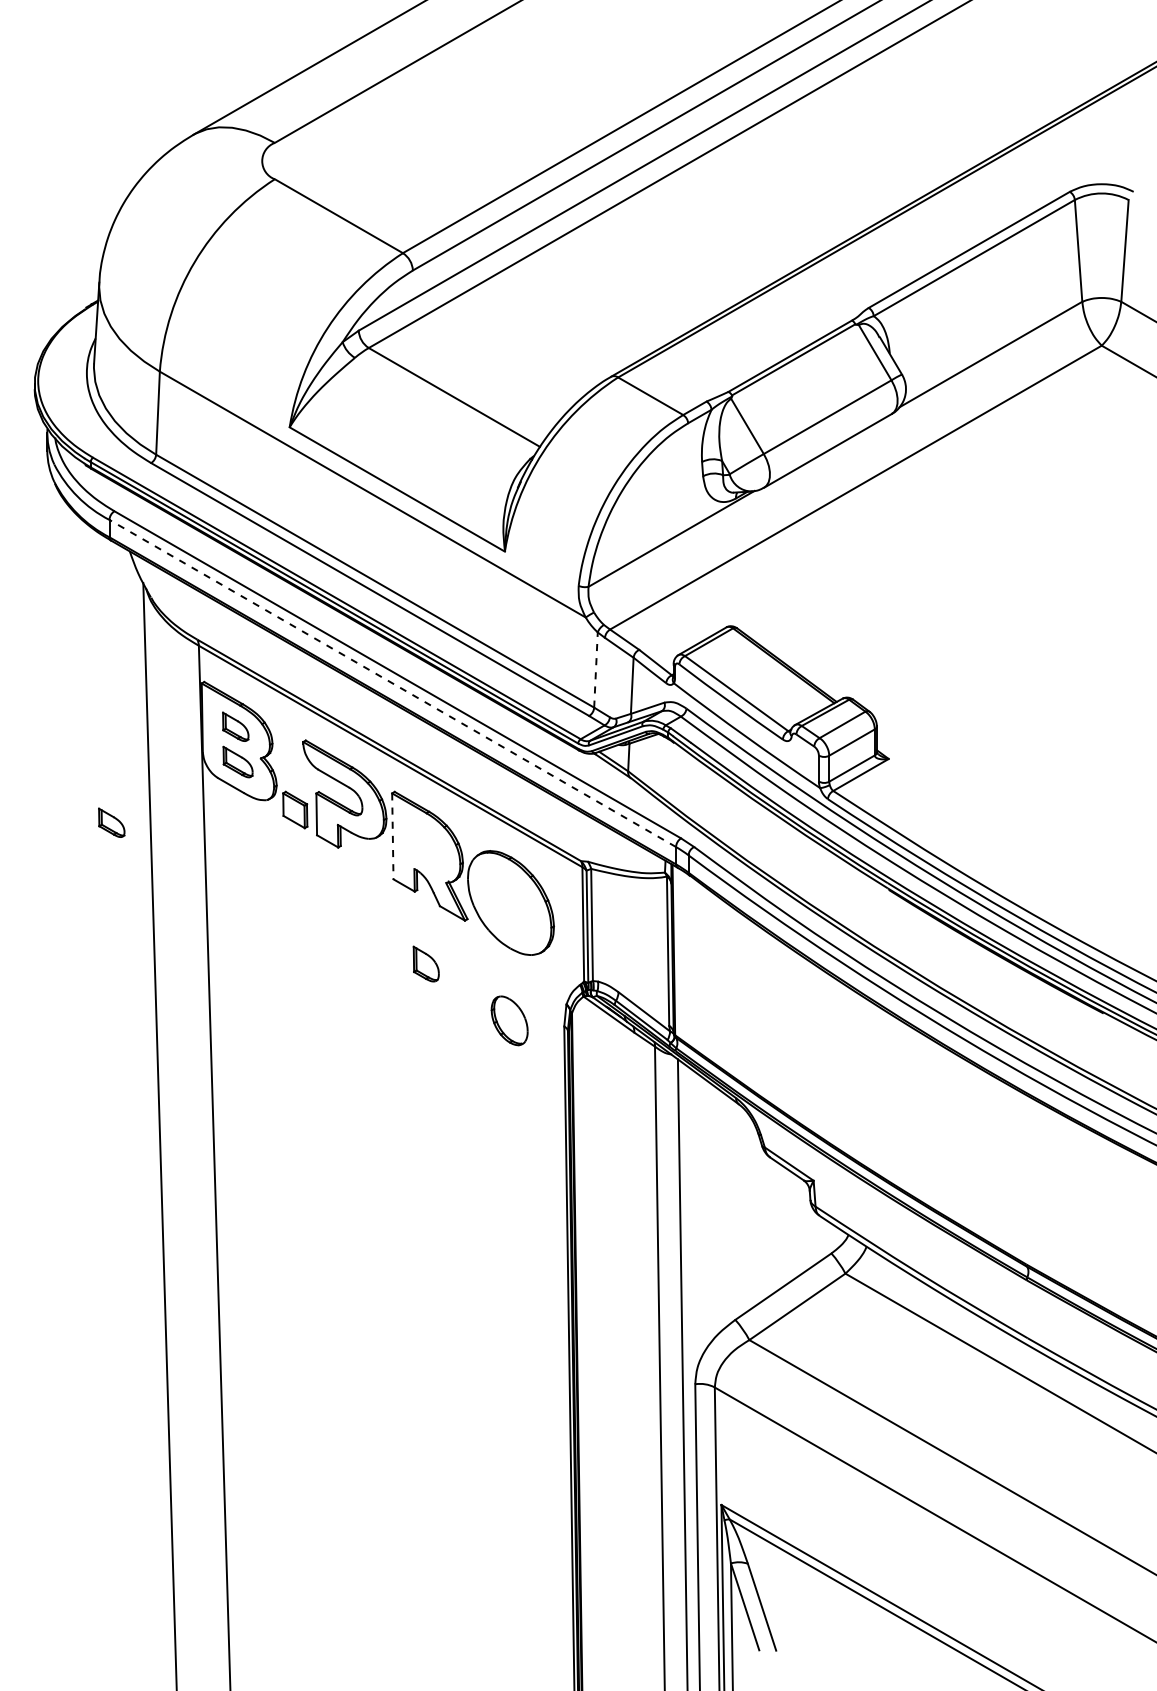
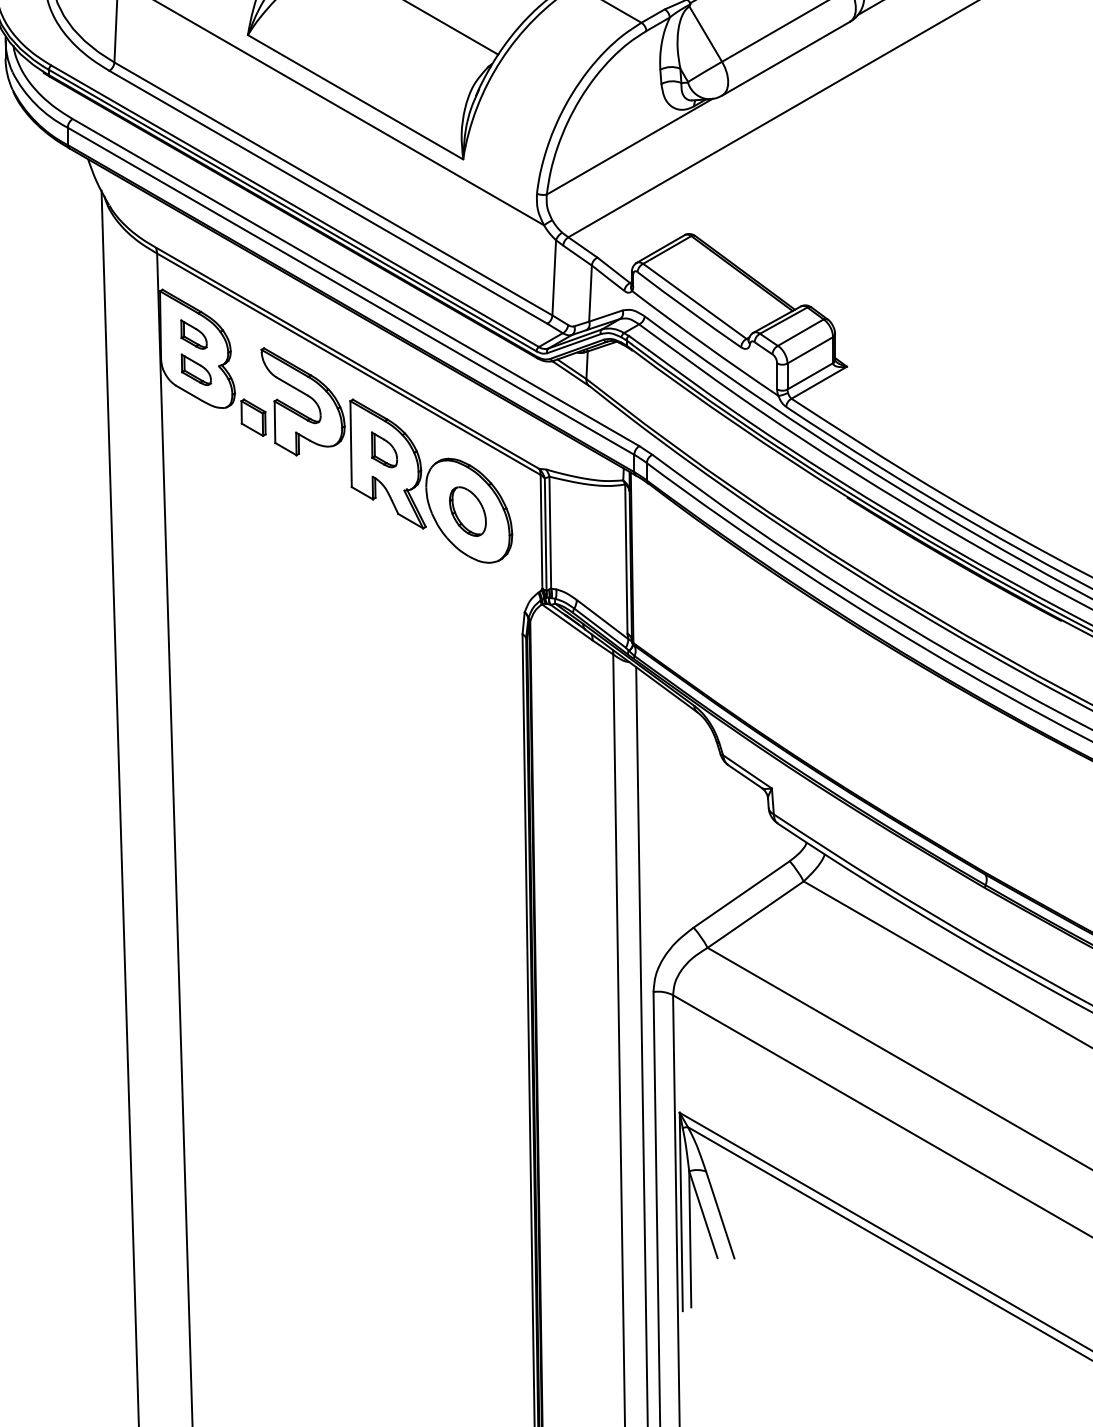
line: (595, 670) -> (553, 278), dashed -> solid
line: (392, 683) -> (350, 291), dashed -> solid
part: (111, 822) -> (69, 430), removed
line: (392, 836) -> (350, 444), dashed -> solid
part: (425, 963) -> (383, 449), moved
part: (509, 1020) -> (467, 511), moved

